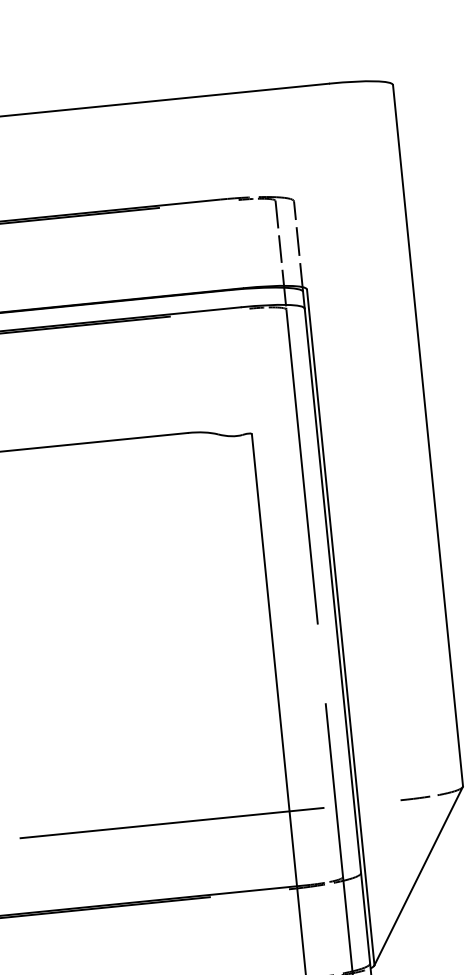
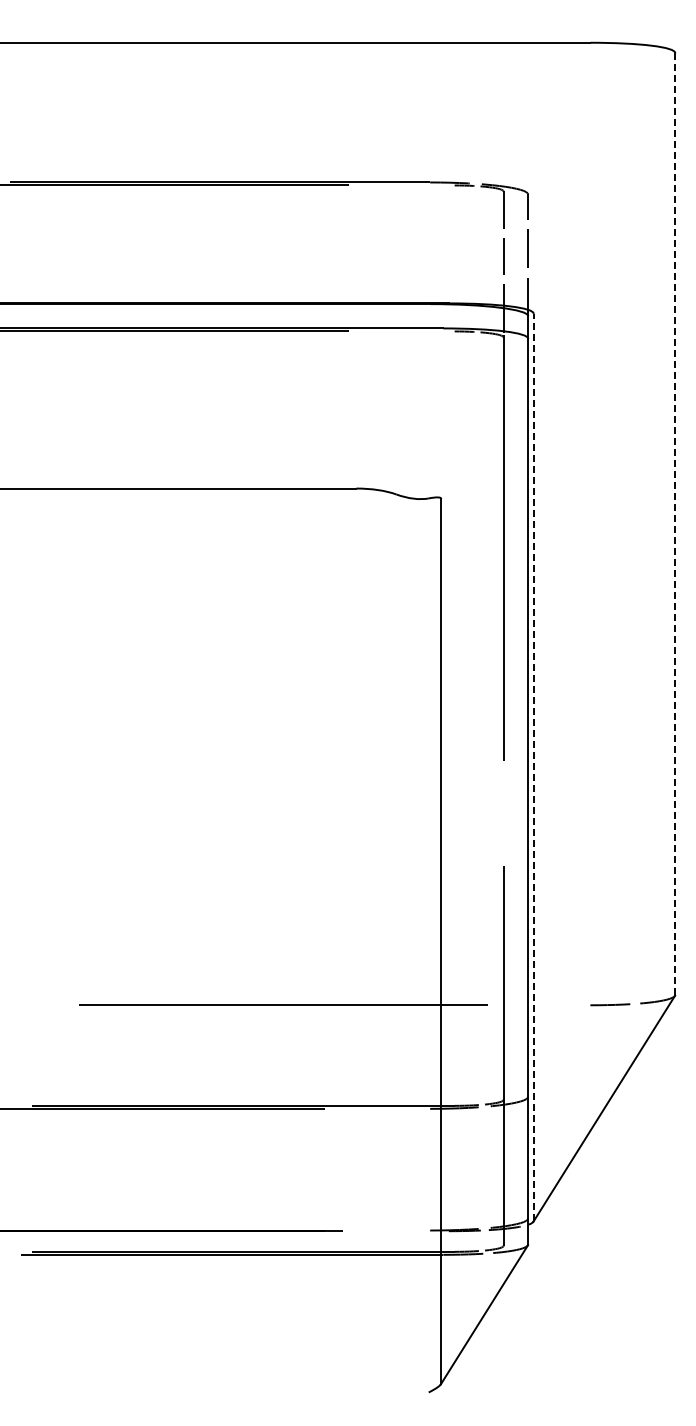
line: (428, 436) -> (675, 524), solid -> dashed
line: (340, 626) -> (533, 766), solid -> dashed

